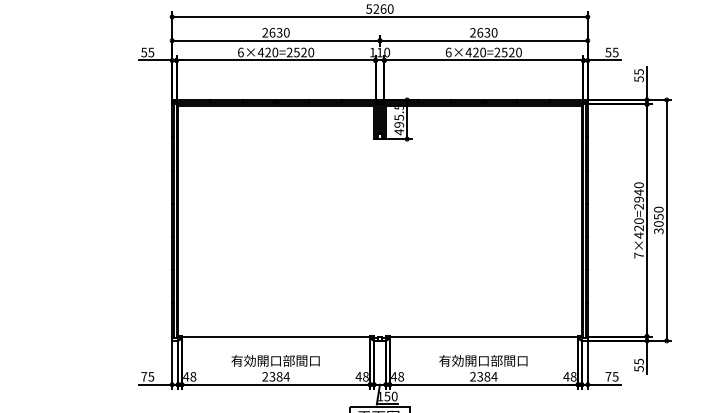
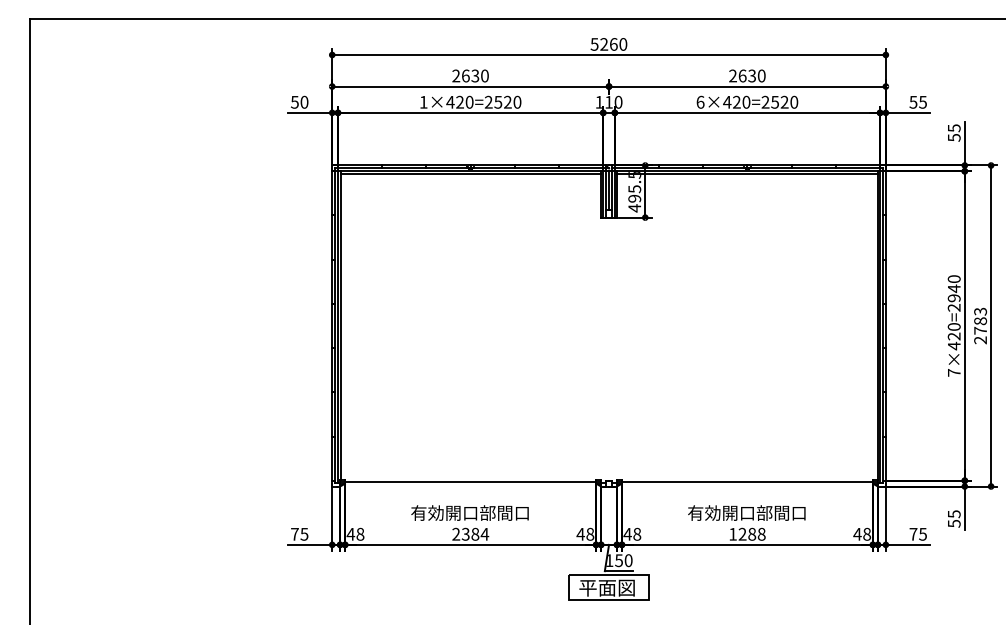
text: (151, 51) -> (304, 101), 55 -> 50
text: (240, 51) -> (423, 101), 6×420=2520 -> 1×420=2520
text: (658, 220) -> (980, 325), 3050 -> 2783
text: (483, 376) -> (747, 533), 2384 -> 1288

